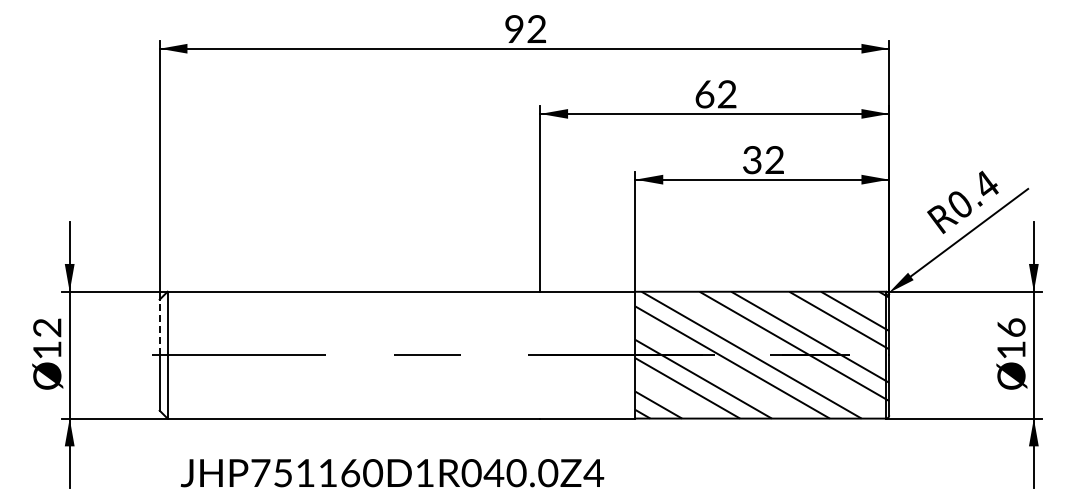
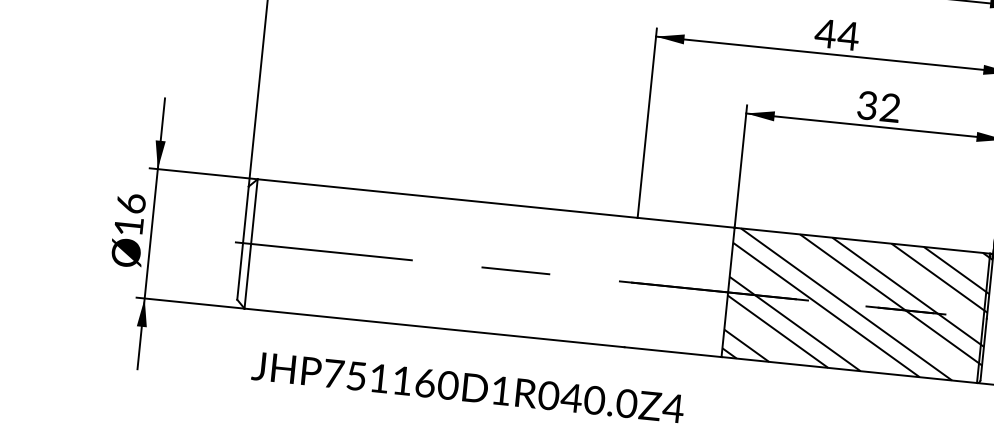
text: (715, 94) -> (836, 34), 62 -> 44
text: (47, 327) -> (131, 203), 12 -> 16
line: (159, 327) -> (245, 214), dashed -> solid

